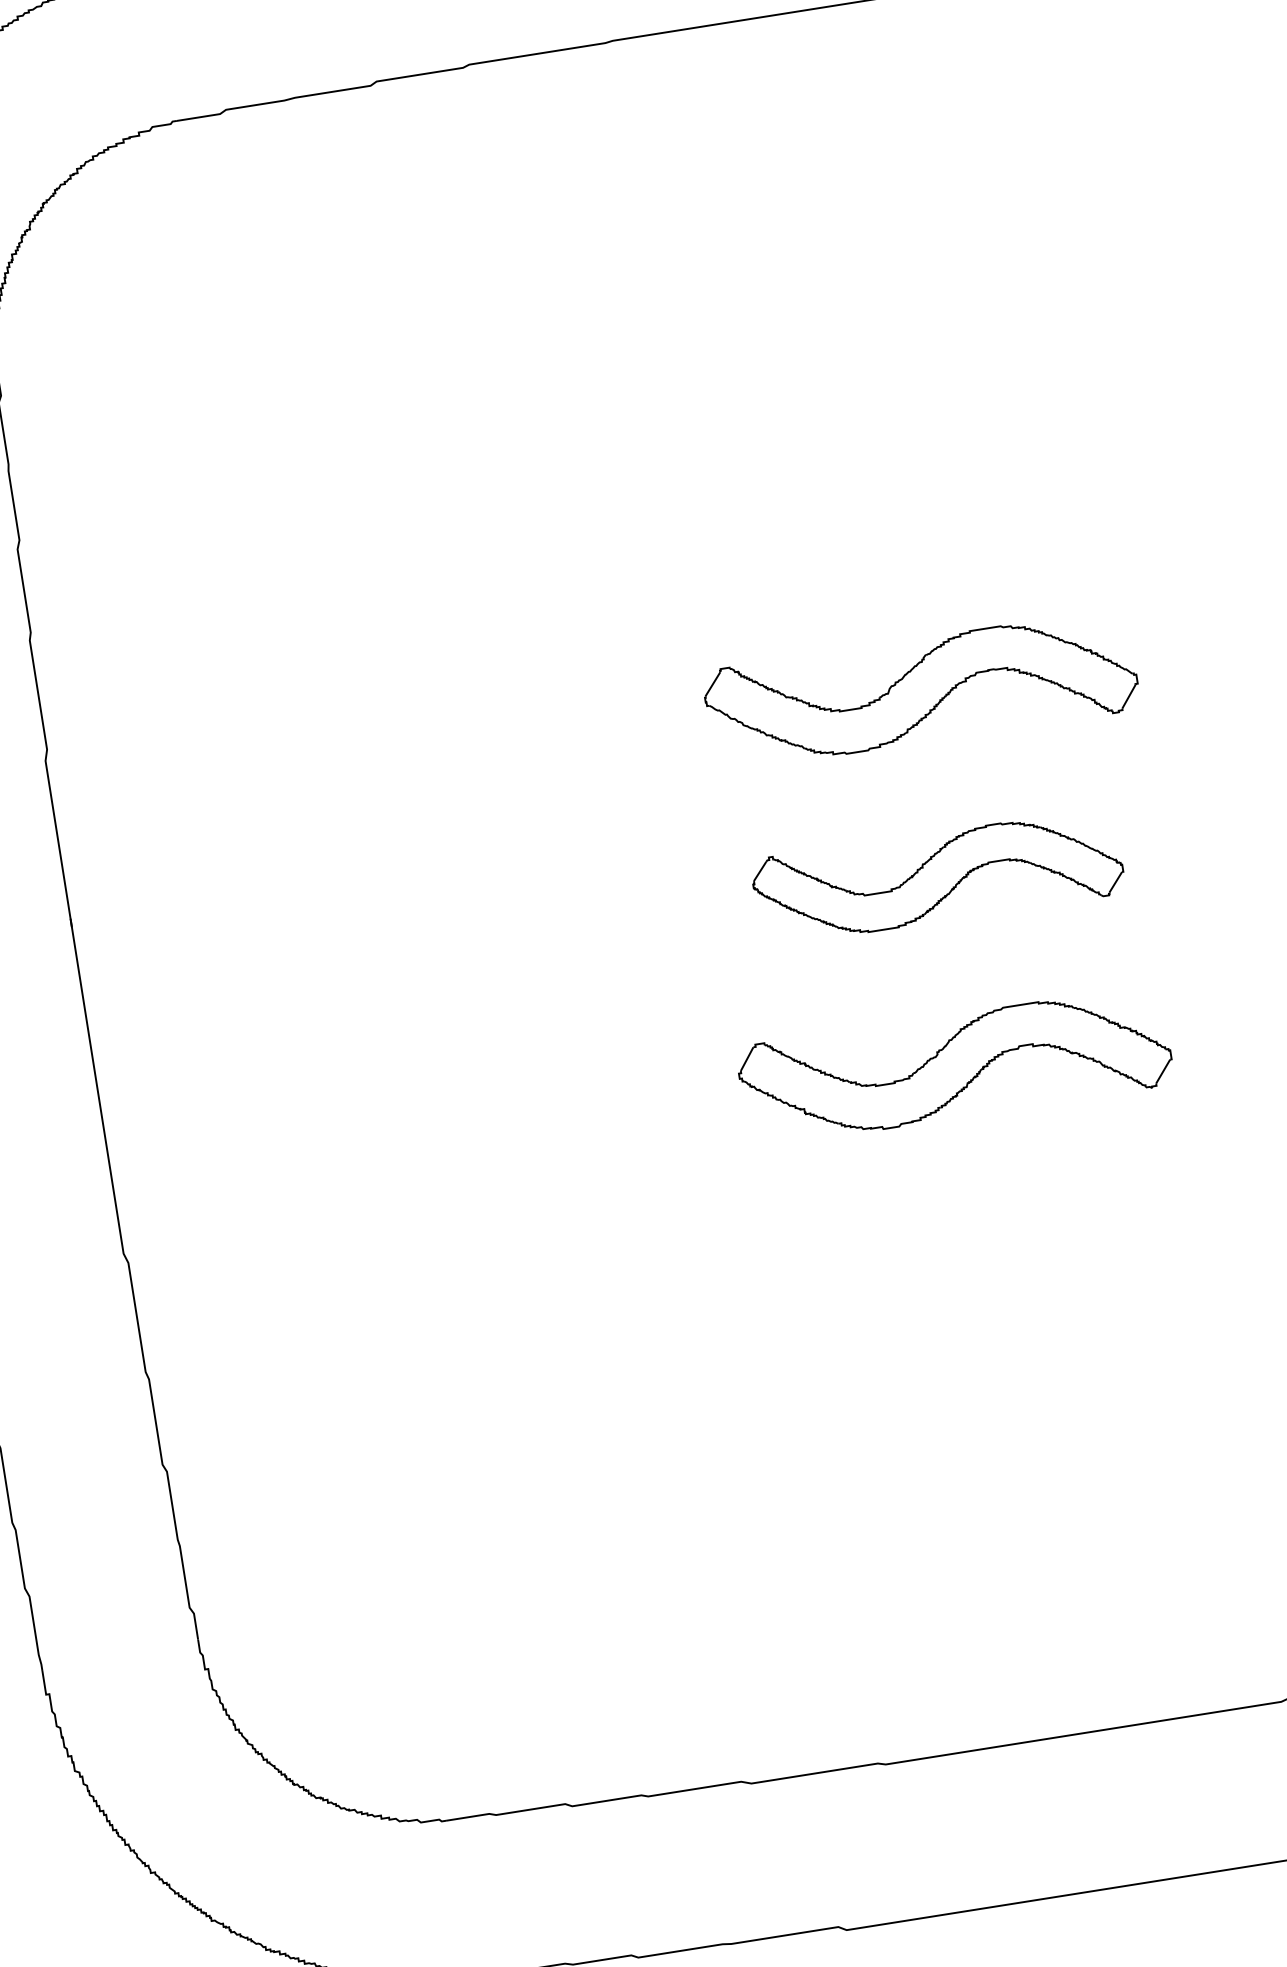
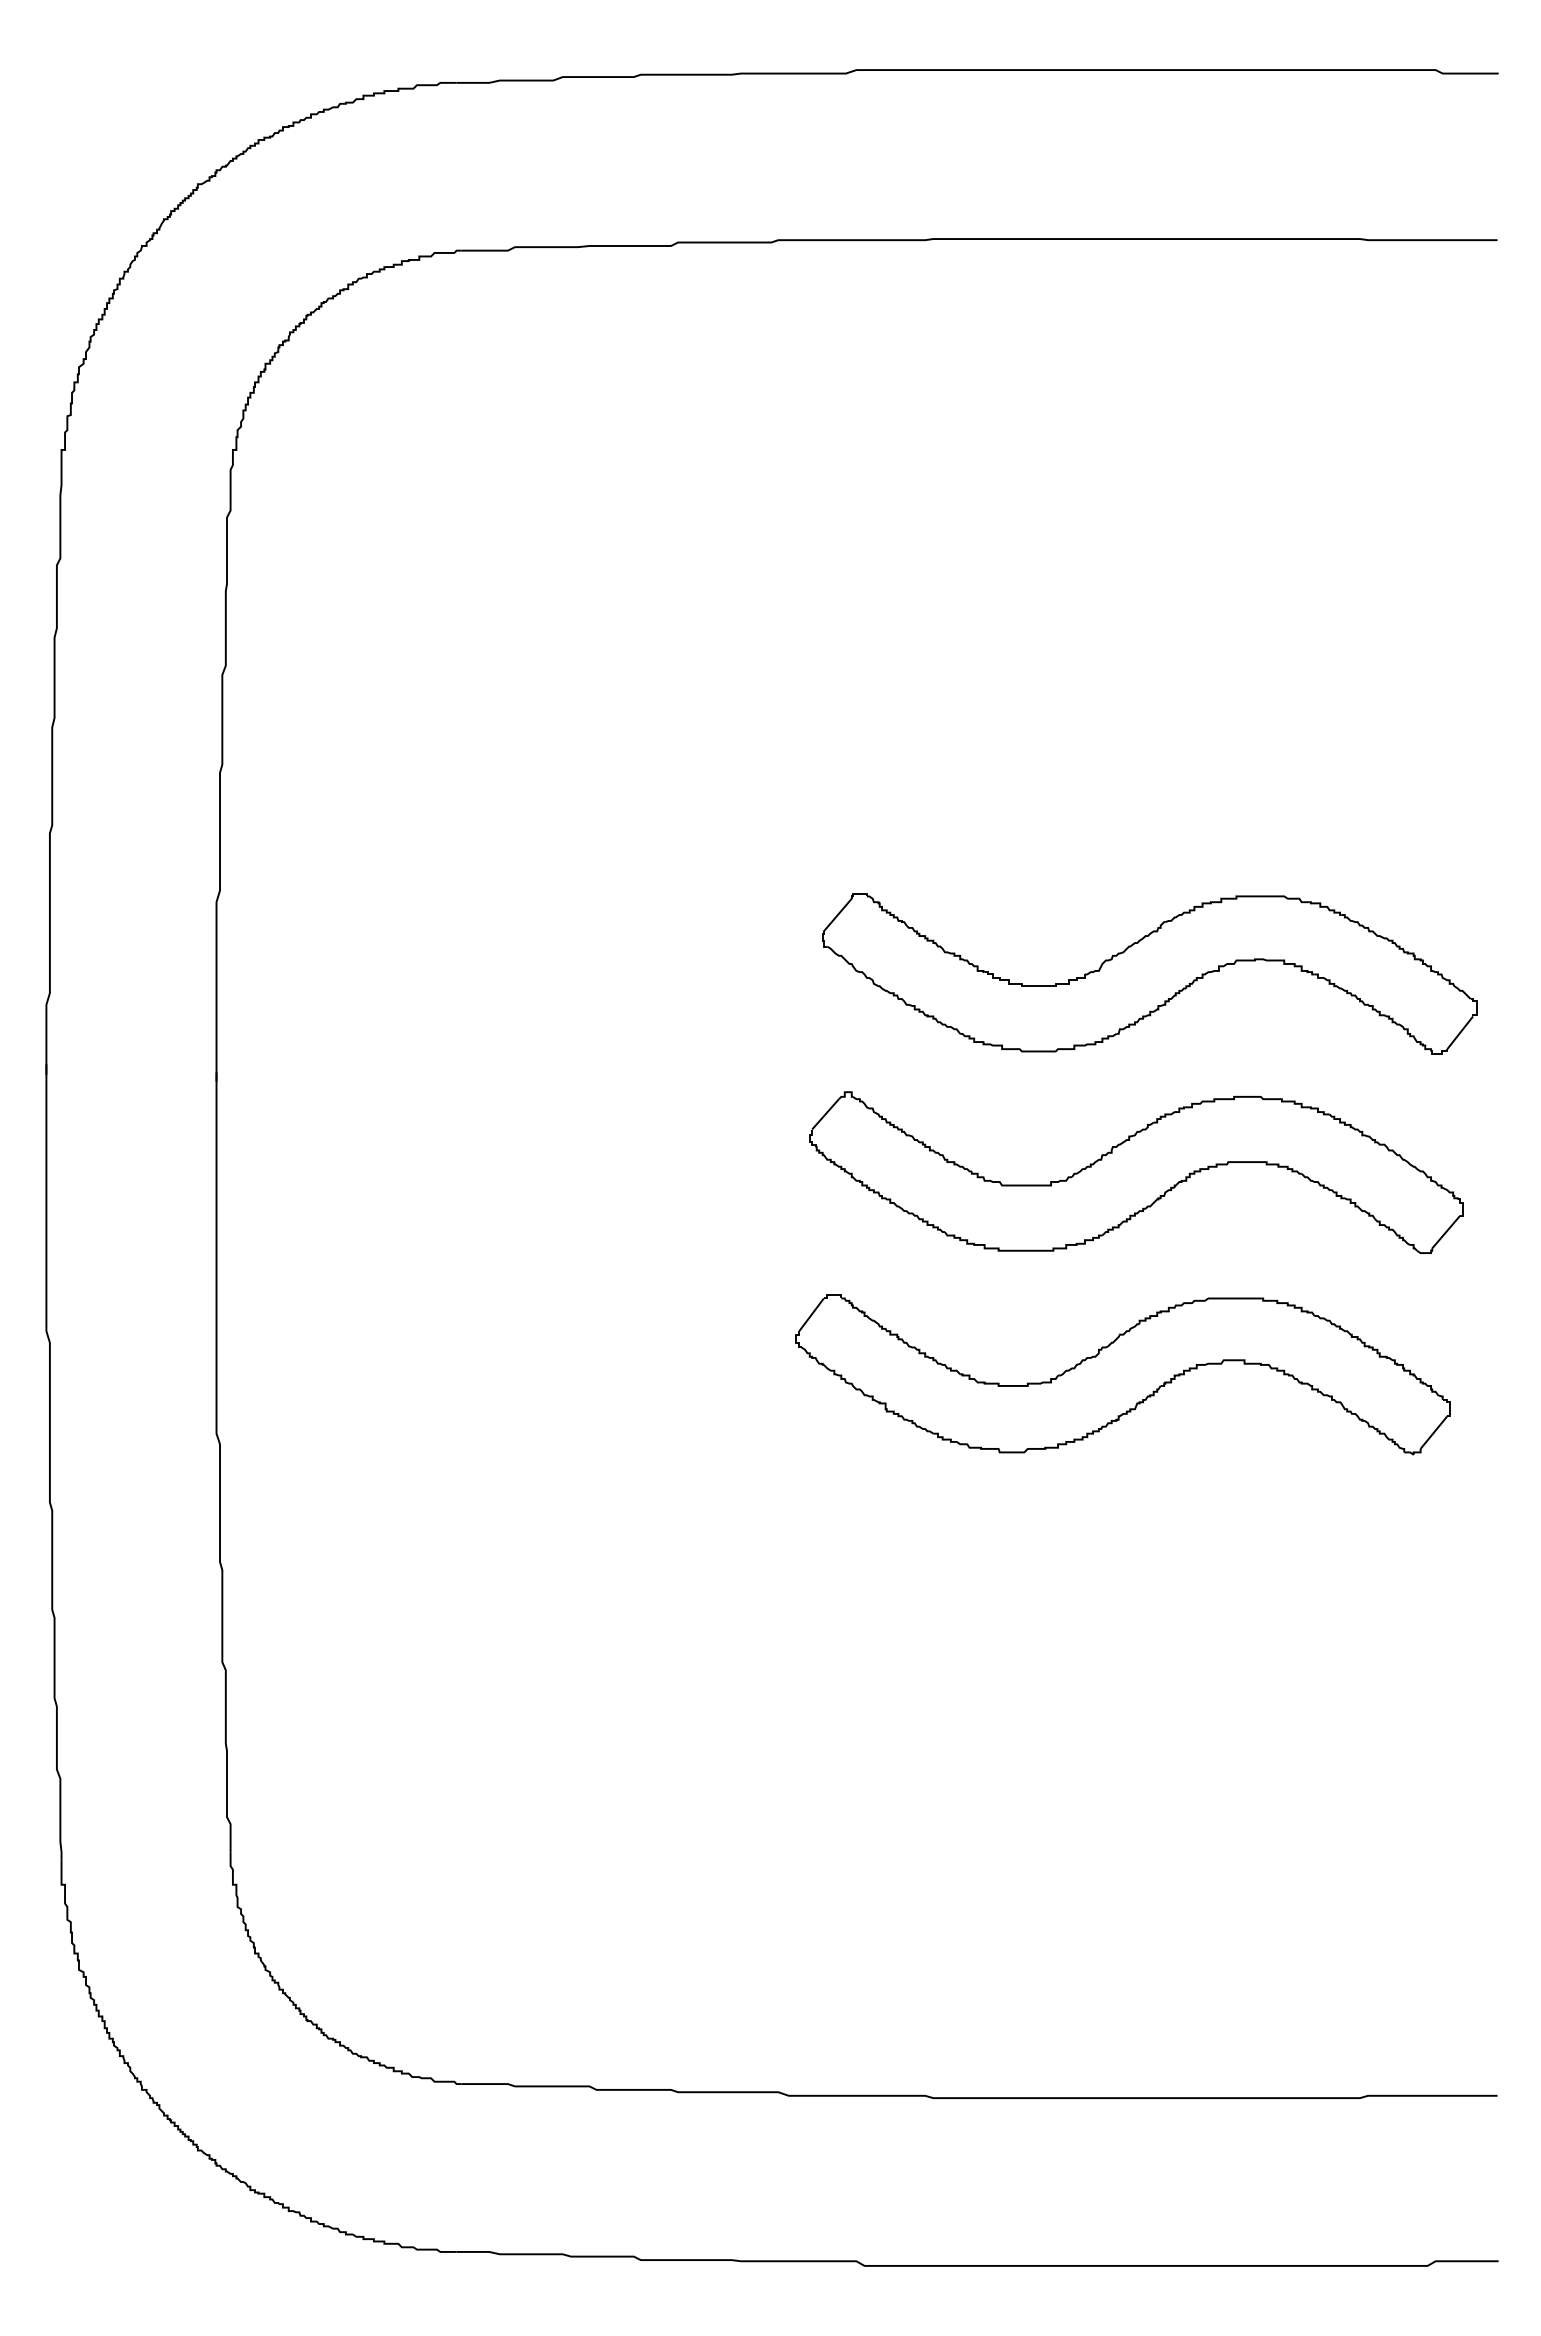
part: (921, 690) -> (1149, 973), size x1.43
part: (938, 876) -> (1136, 1172), size x1.67
part: (954, 1065) -> (1122, 1374), size x1.43

